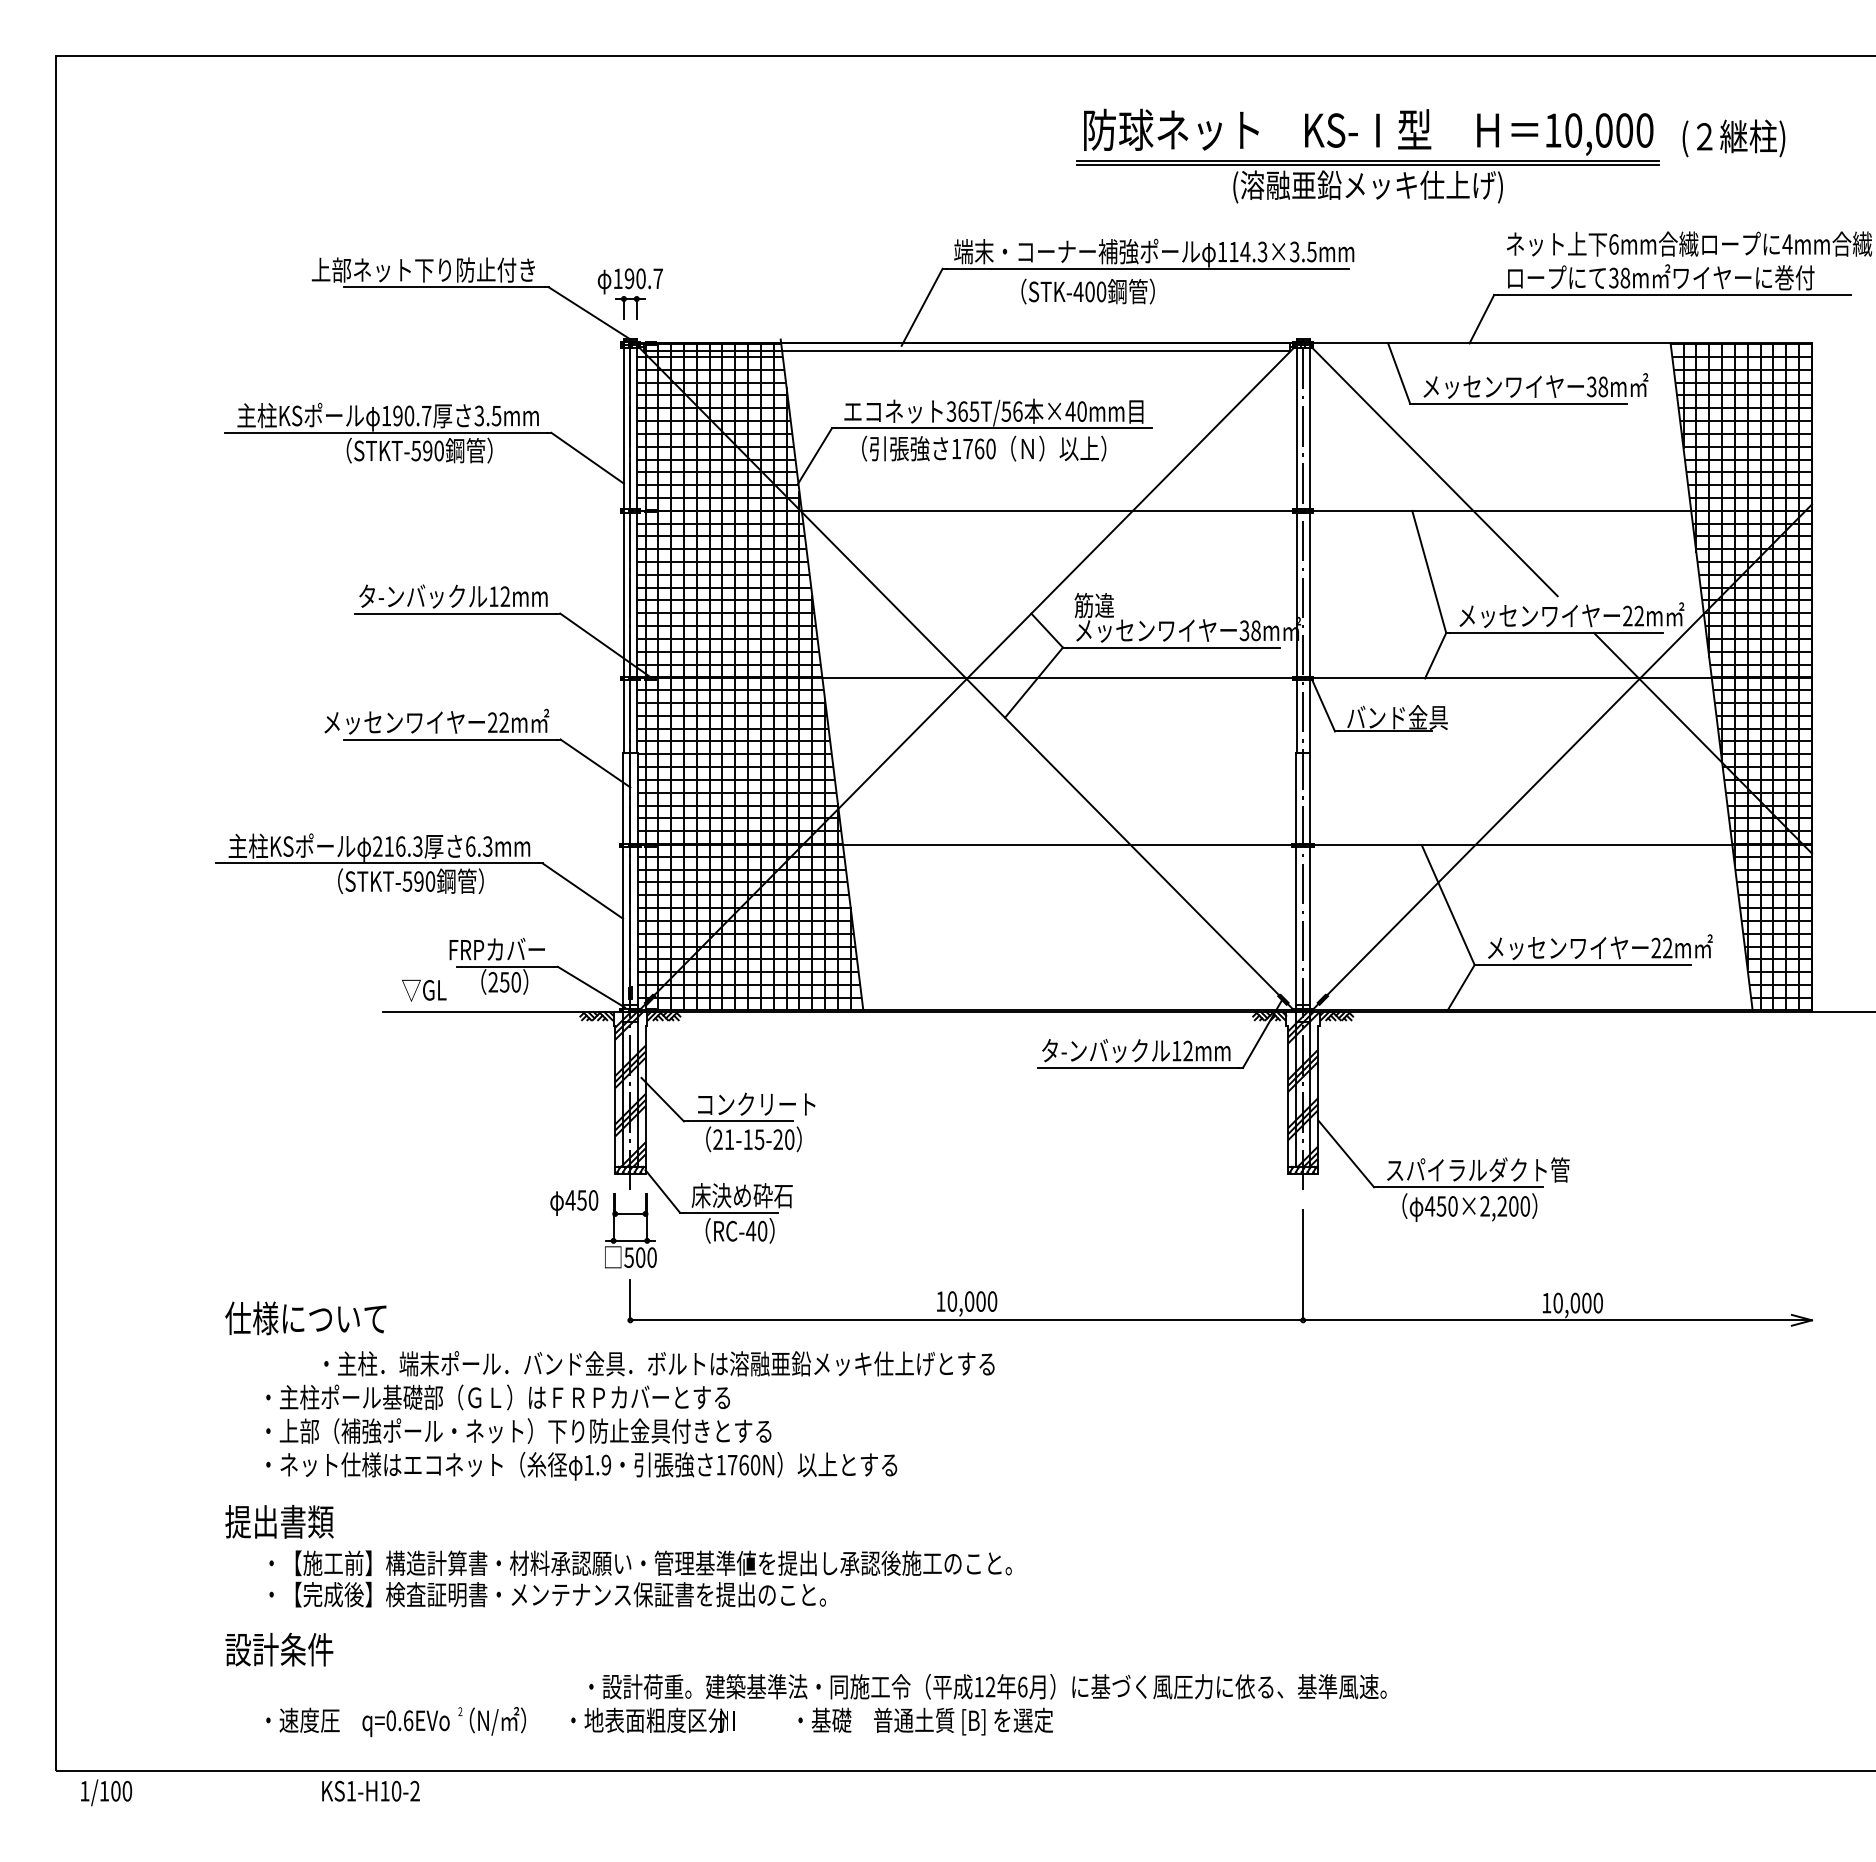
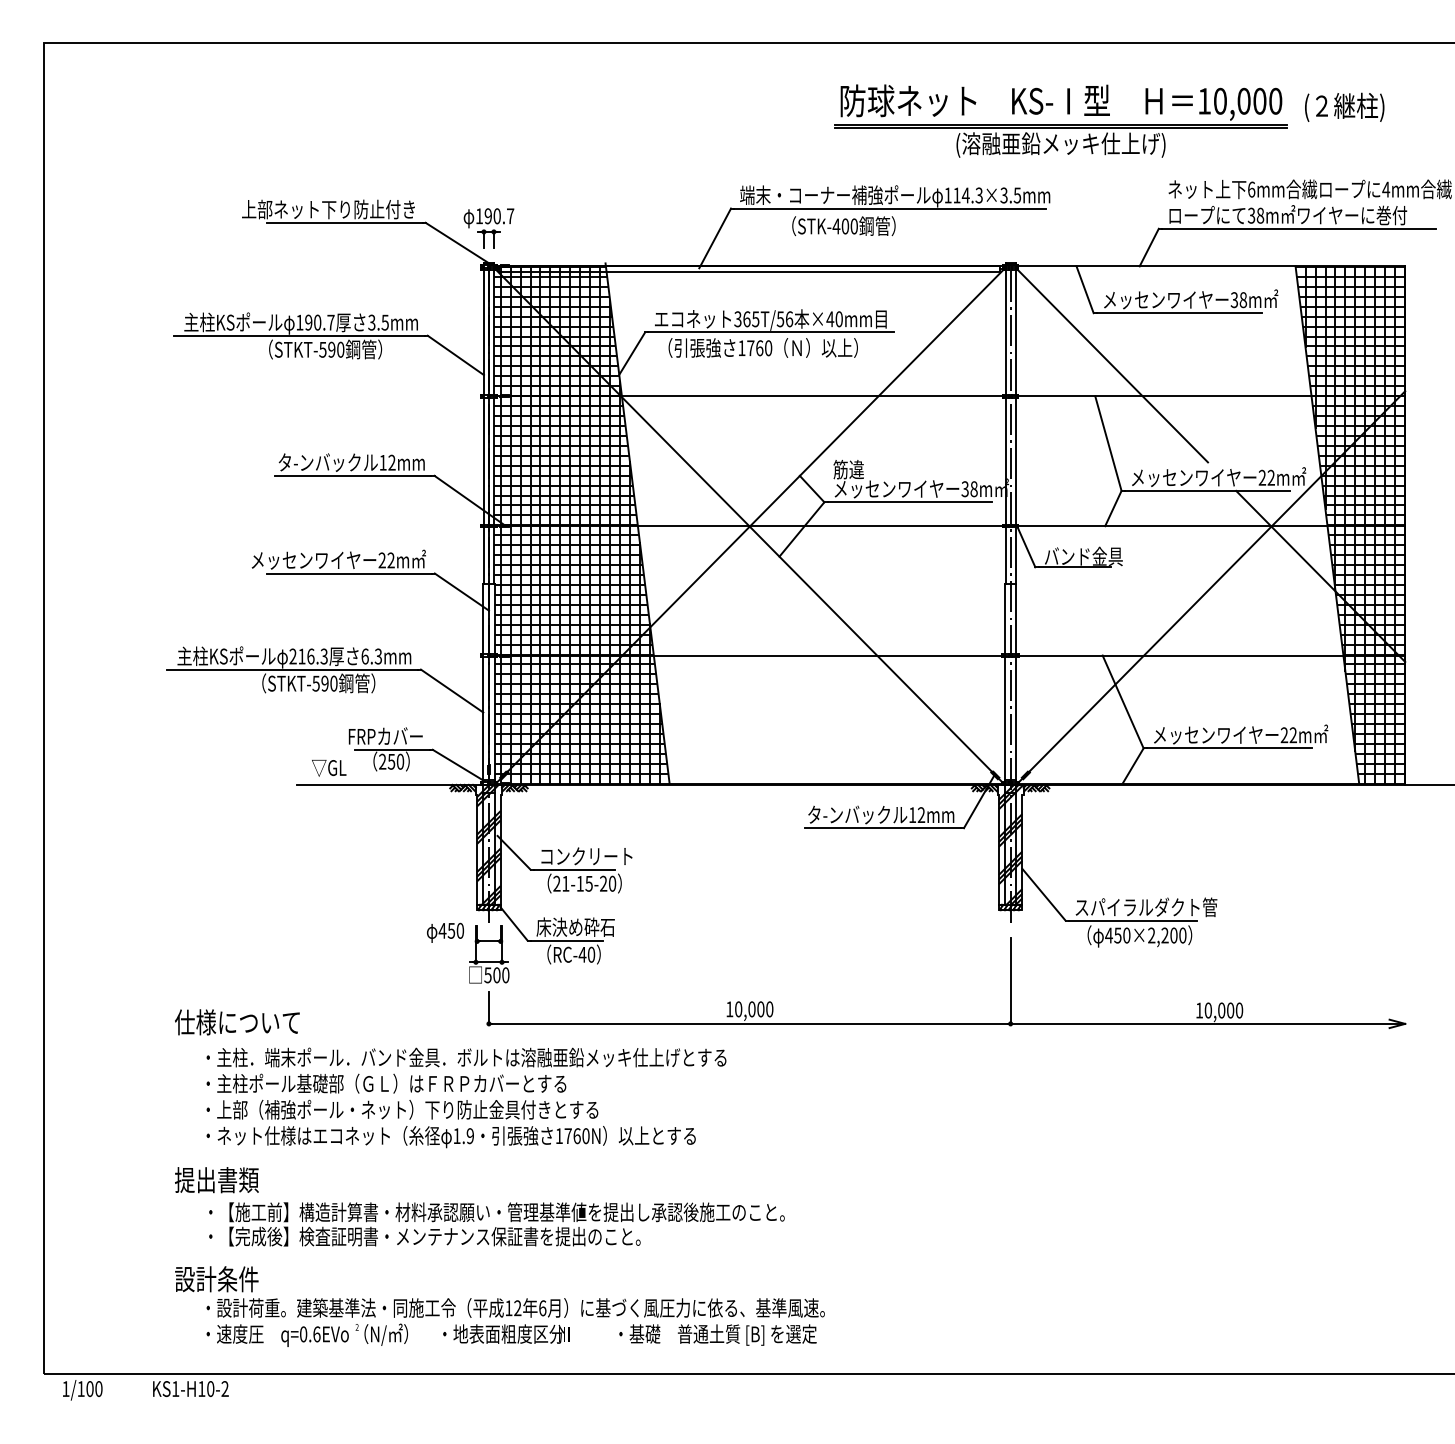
text: (659, 1363) -> (466, 1057), moved
text: (987, 1686) -> (515, 1307), moved
text: (370, 1790) -> (190, 1388), moved

